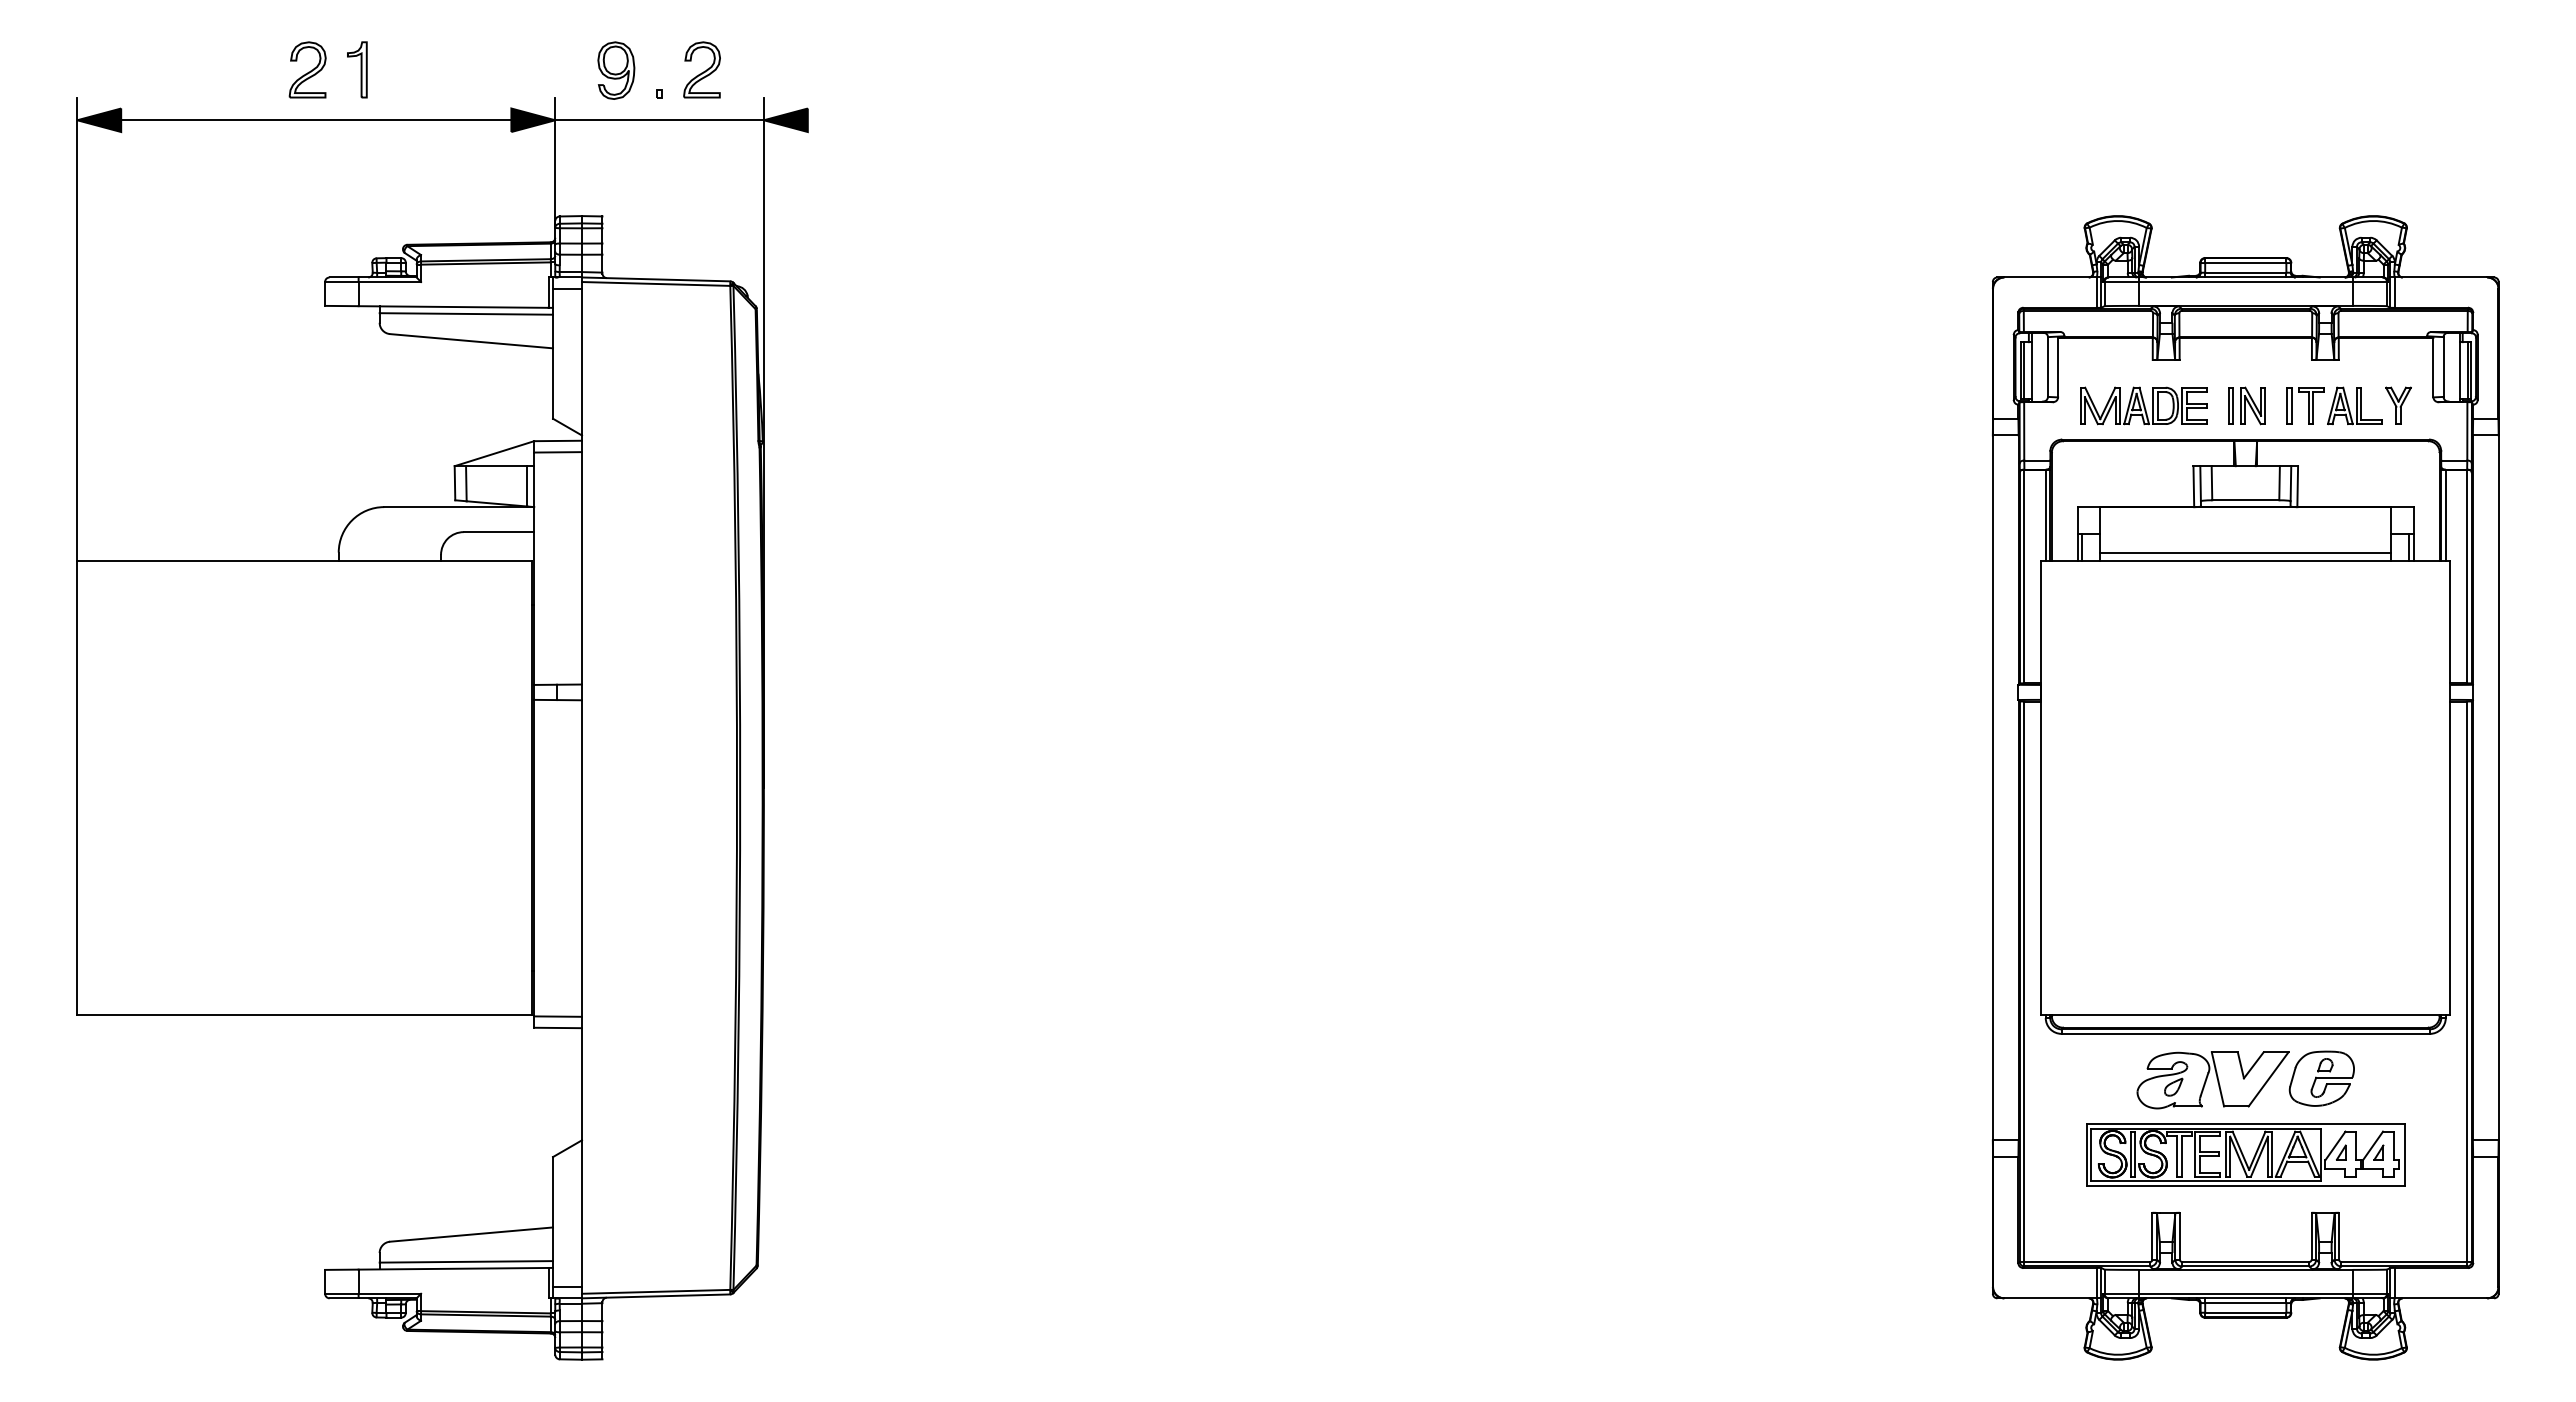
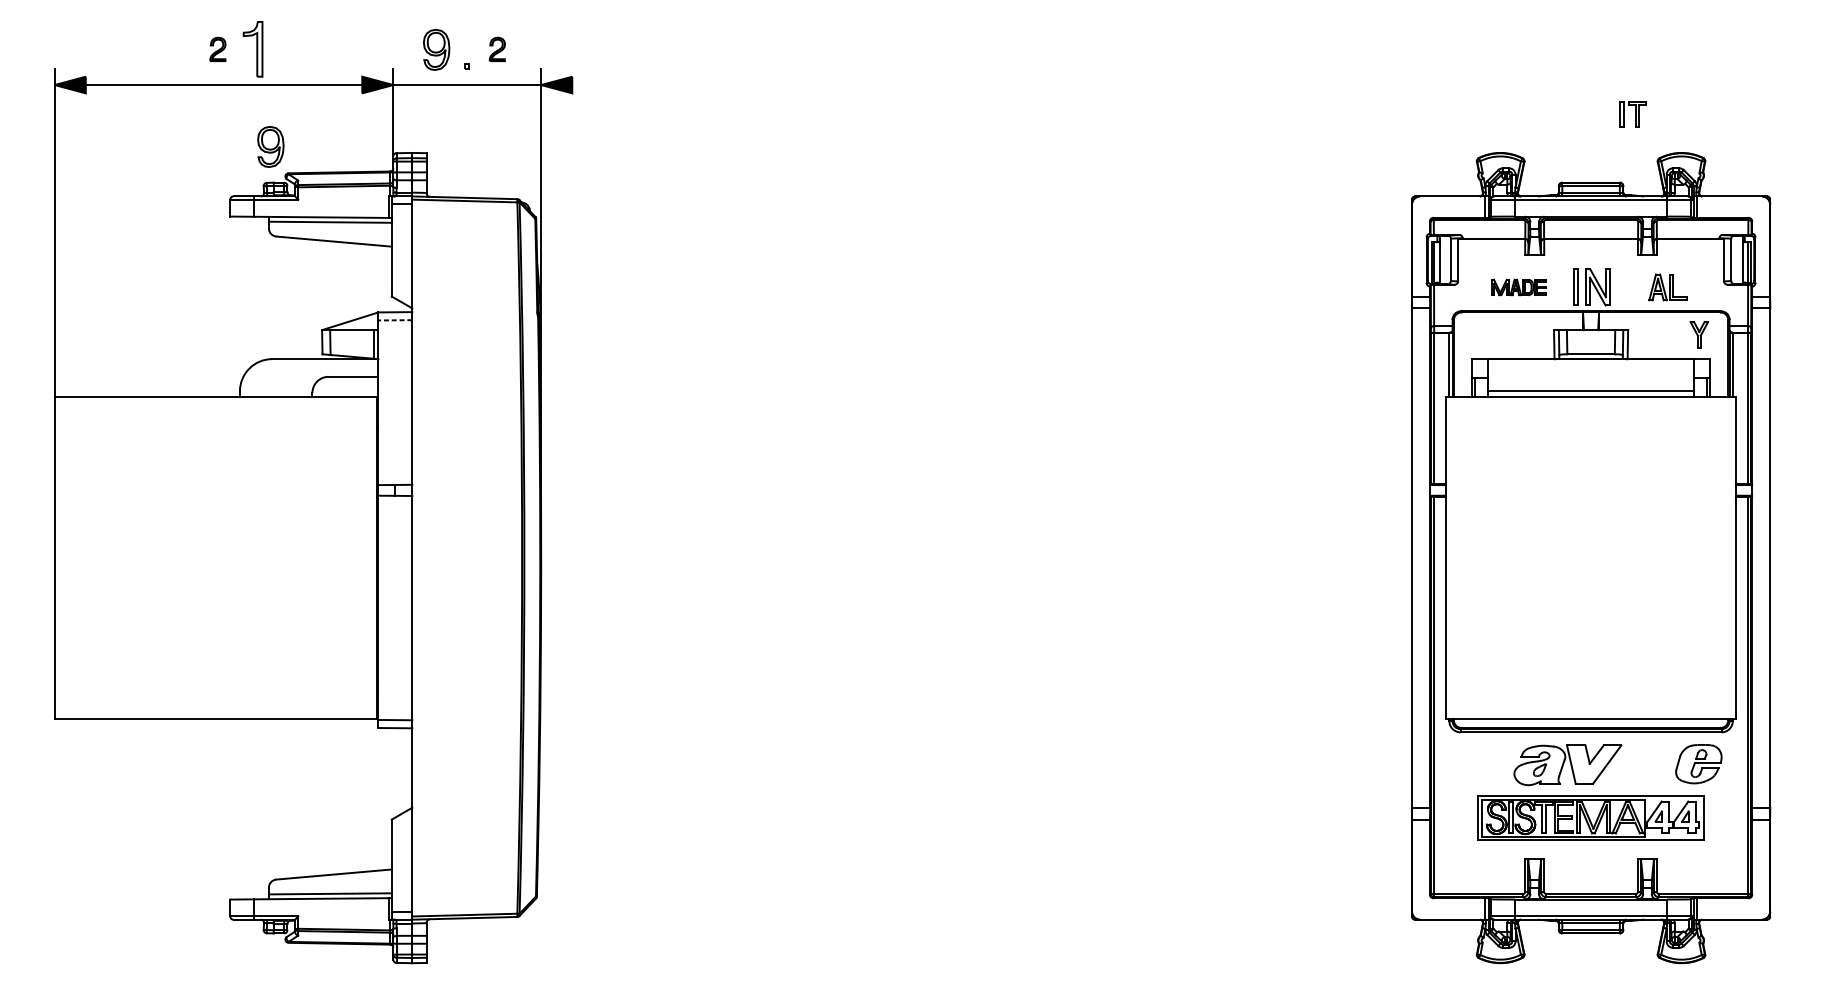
part: (307, 69) -> (217, 49), size x0.6
part: (357, 69) -> (253, 49), size x1.4
part: (701, 69) -> (496, 49), size x0.6
part: (382, 207) -> (270, 146), added
part: (2143, 405) -> (1518, 287), size x0.6
part: (2246, 405) -> (1591, 287), size x1.4
part: (2305, 405) -> (1633, 114), moved
part: (2398, 405) -> (1699, 334), moved
line: (558, 452) -> (395, 320), solid -> dashed
part: (2321, 1078) -> (1698, 763), moved

